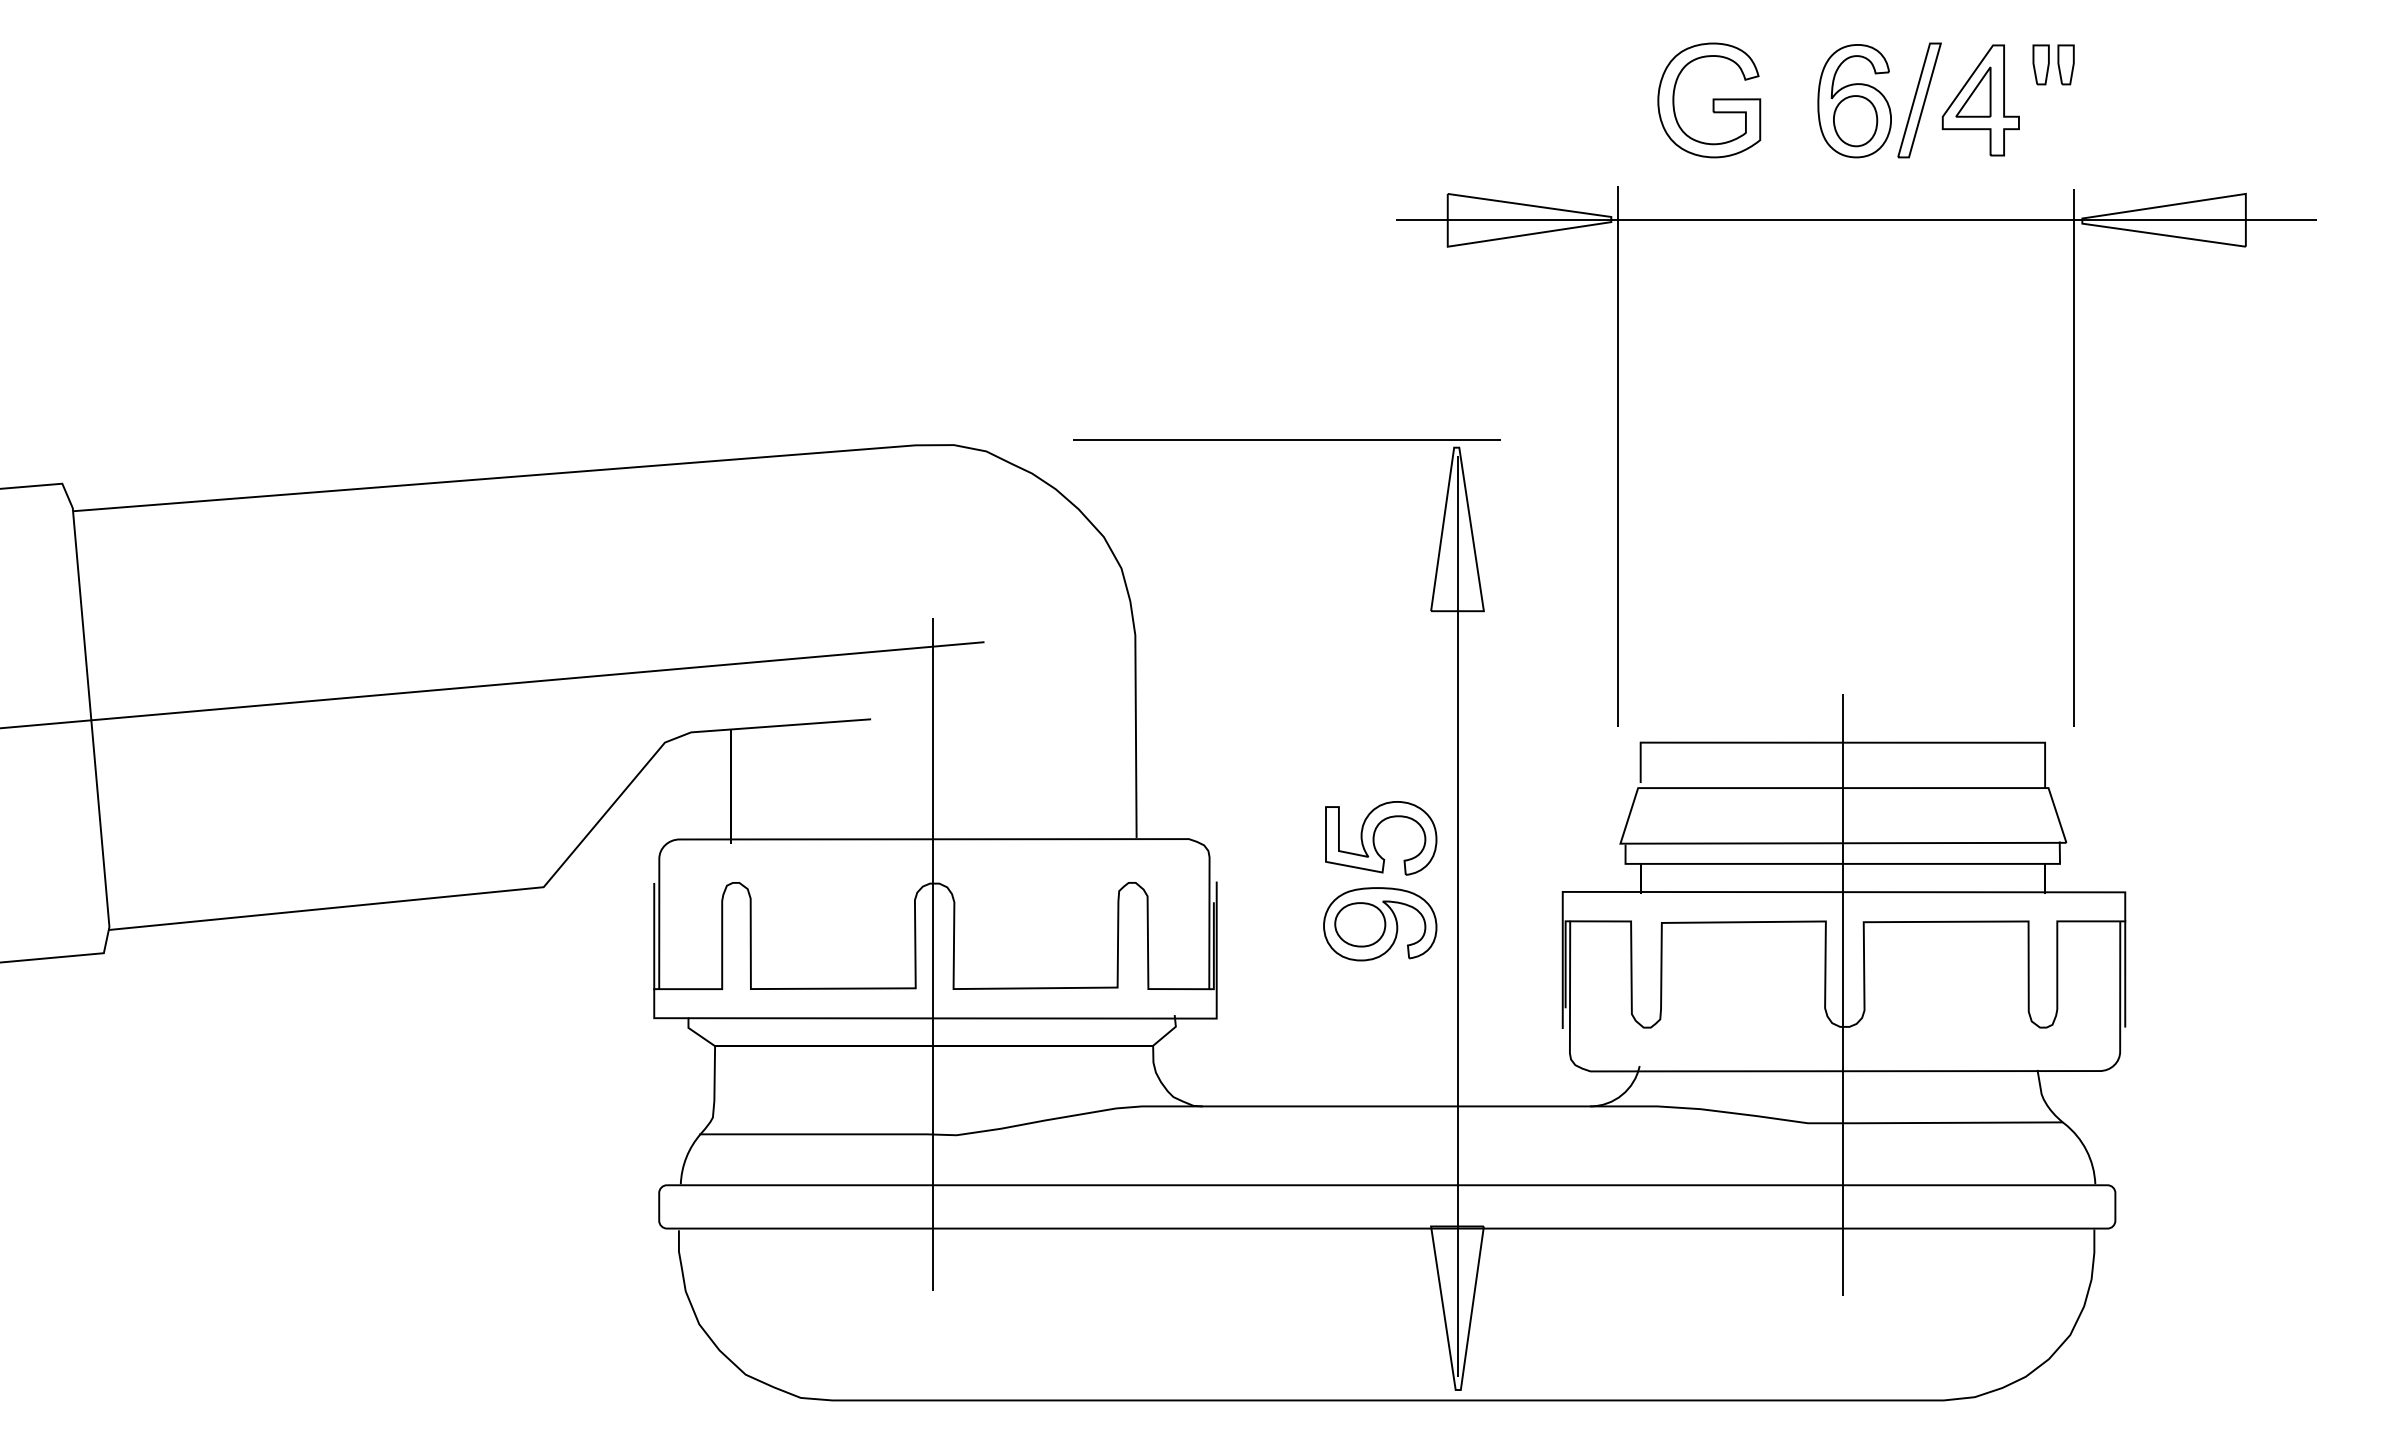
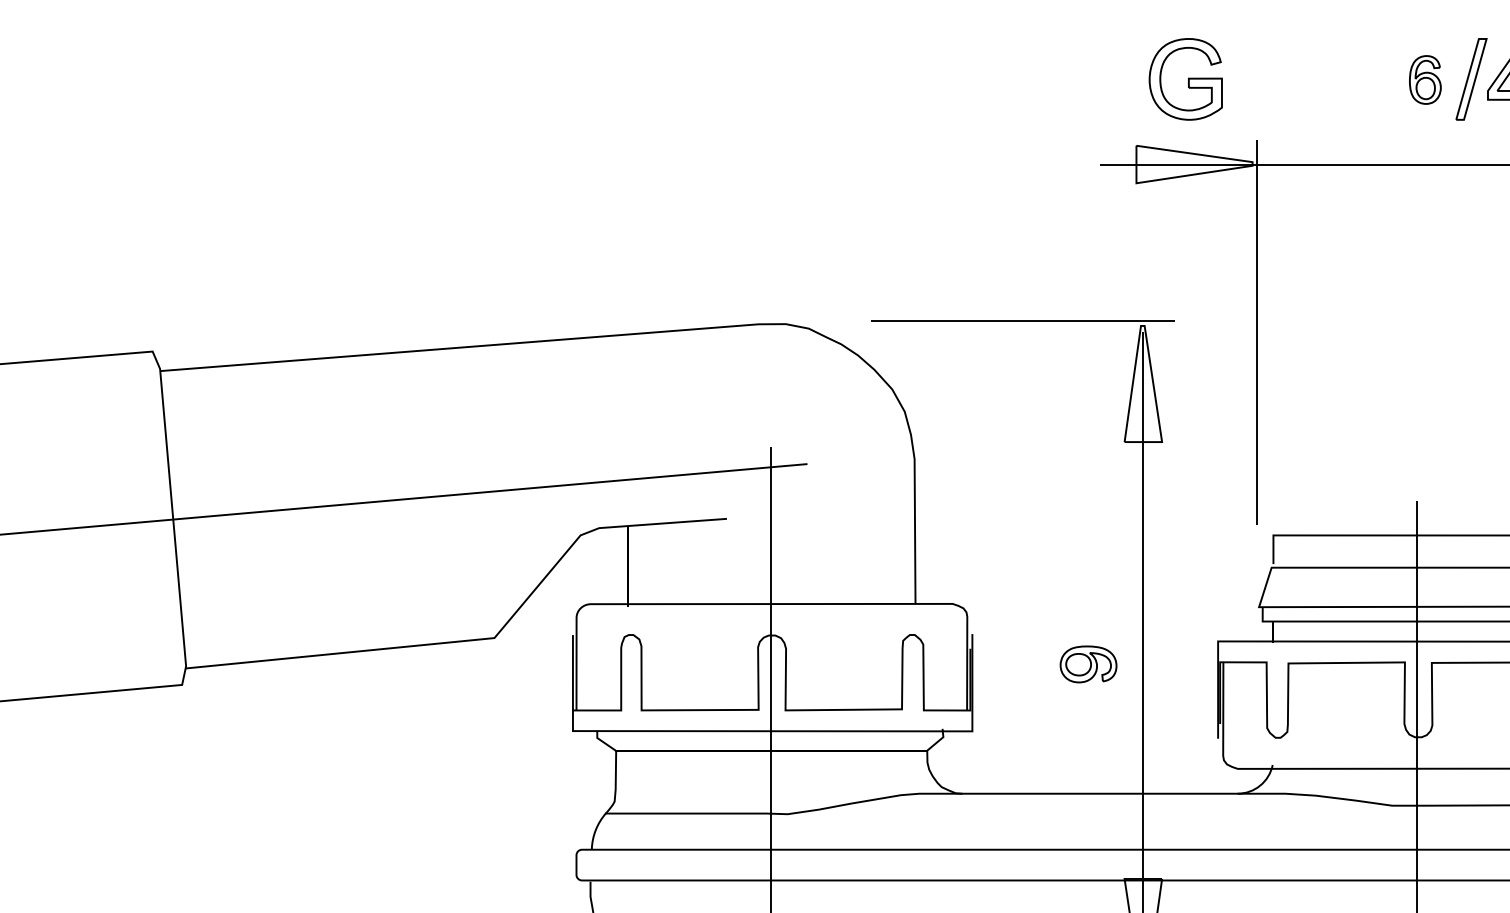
part: (1709, 100) -> (1185, 79), moved
part: (1854, 101) -> (1425, 80), size x0.6
part: (1374, 838) -> (1084, 603), removed
part: (1380, 924) -> (1088, 664), size x0.7

